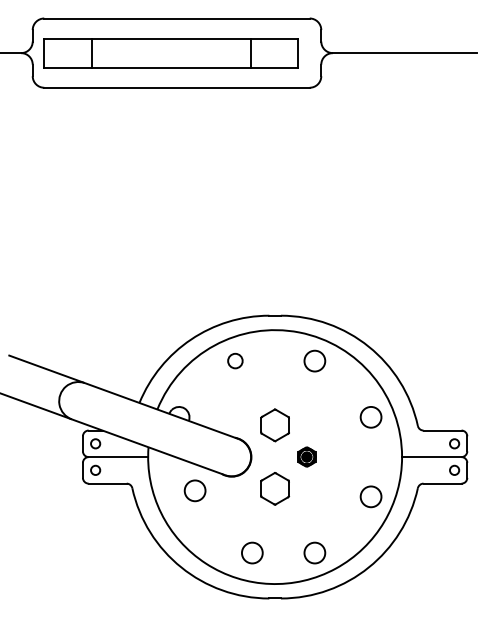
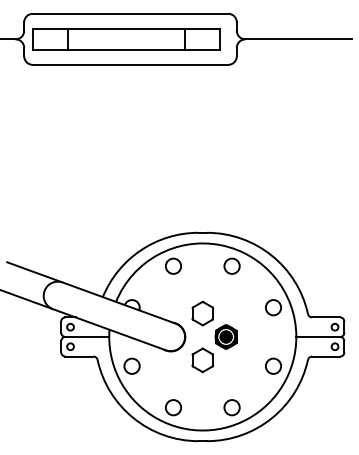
circle: (235, 360) -> (173, 265), size x1.43
part: (306, 456) -> (225, 336), size x1.67
circle: (194, 490) -> (131, 366), moved
circle: (252, 552) -> (173, 407), moved

